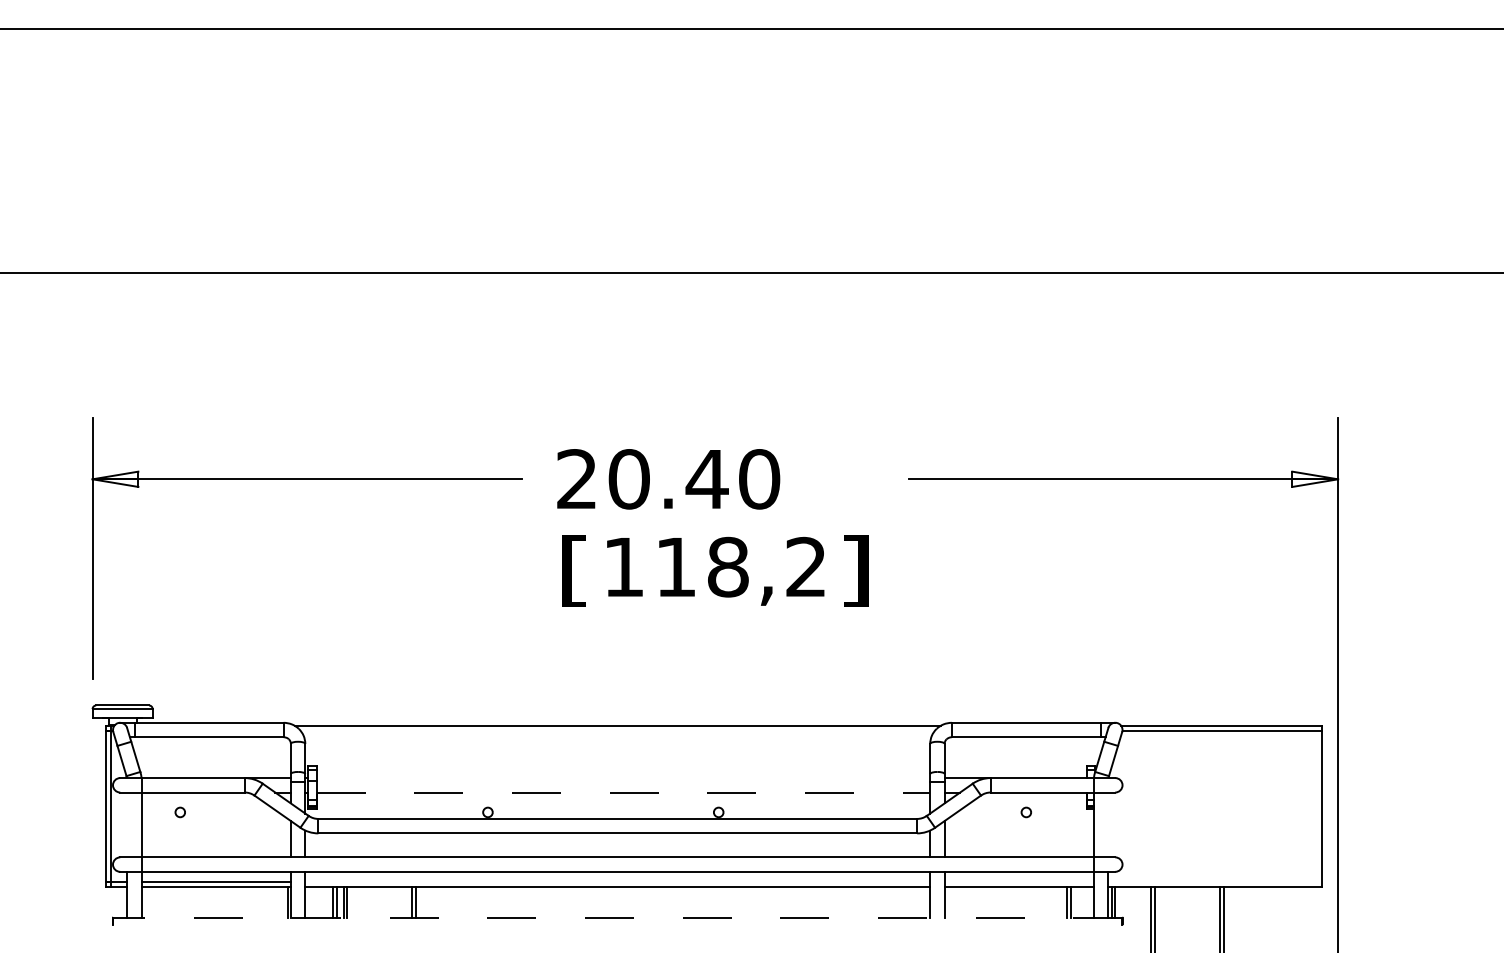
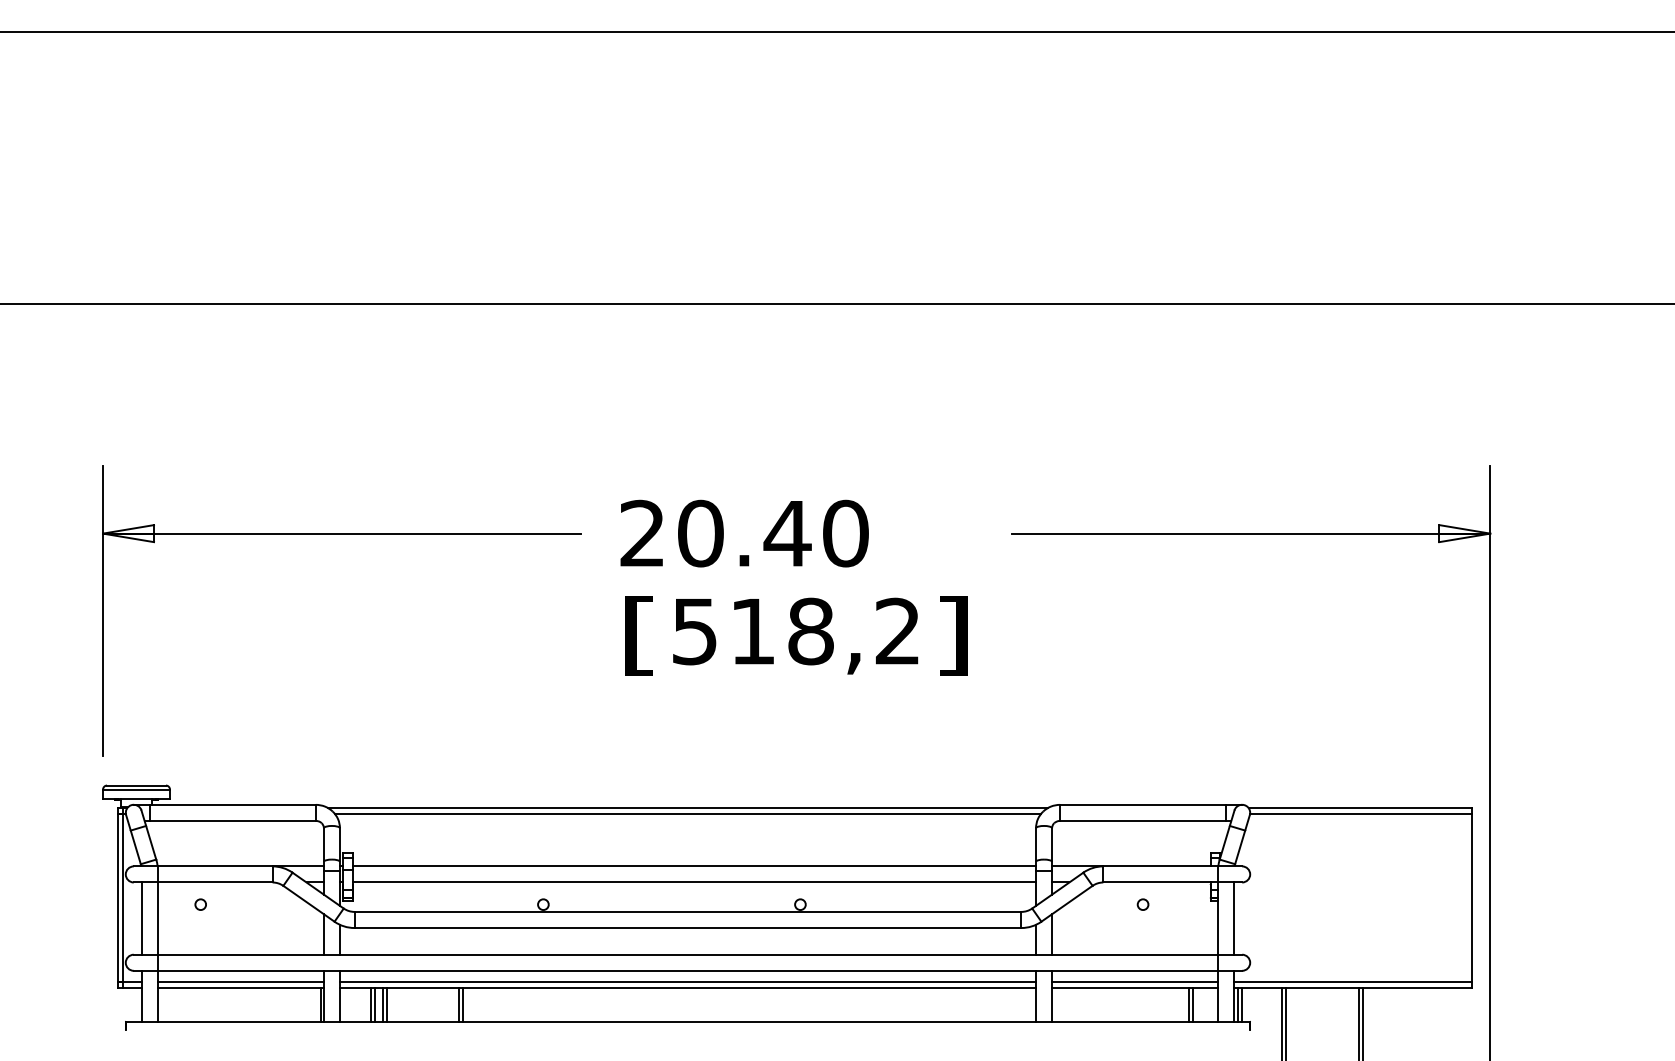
text: (623, 567) -> (694, 631), 118,2 -> 518,2
line: (617, 730) -> (687, 813), added
line: (623, 778) -> (694, 866), added
line: (623, 792) -> (694, 882), dashed -> solid
line: (127, 824) -> (141, 918), added
line: (1108, 824) -> (1234, 918), added
line: (617, 881) -> (687, 981), added
line: (1018, 881) -> (1134, 981), added
line: (1215, 881) -> (1353, 981), added
line: (617, 917) -> (687, 1021), dashed -> solid

